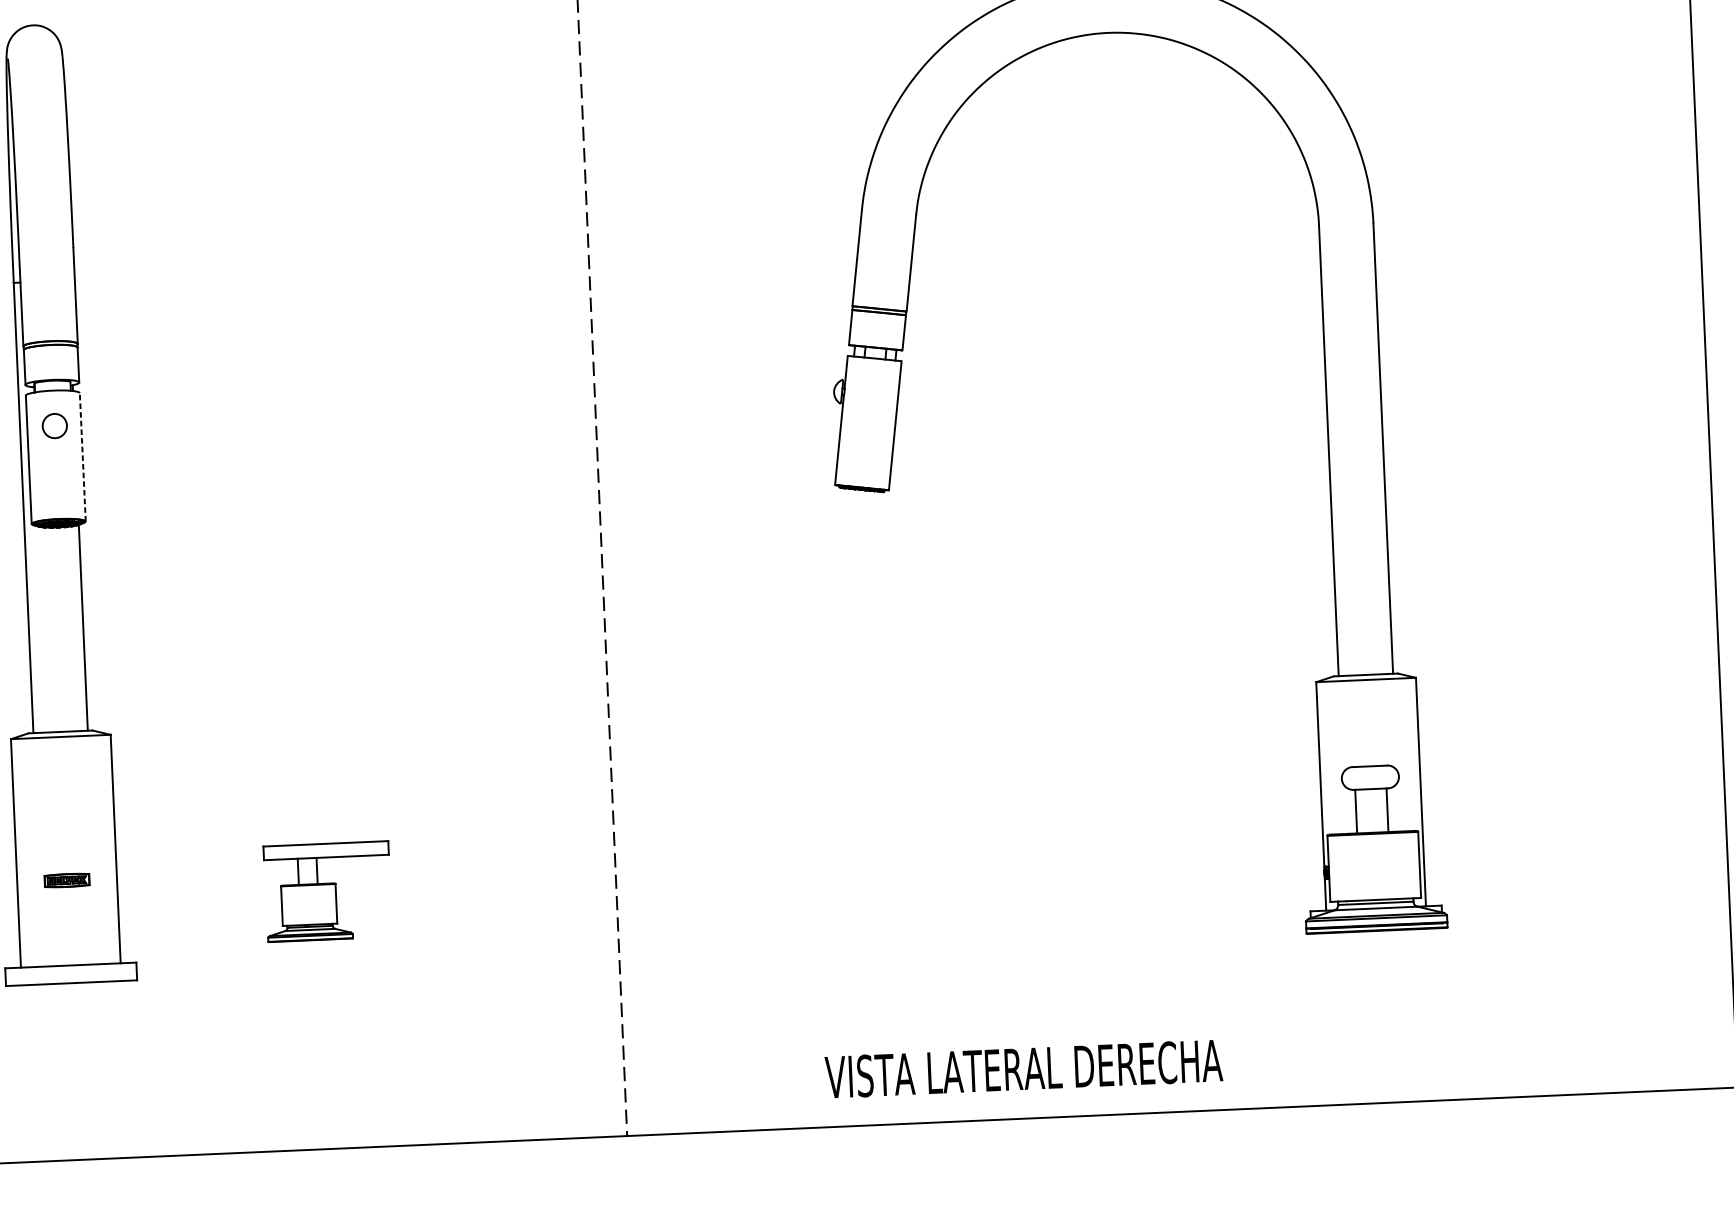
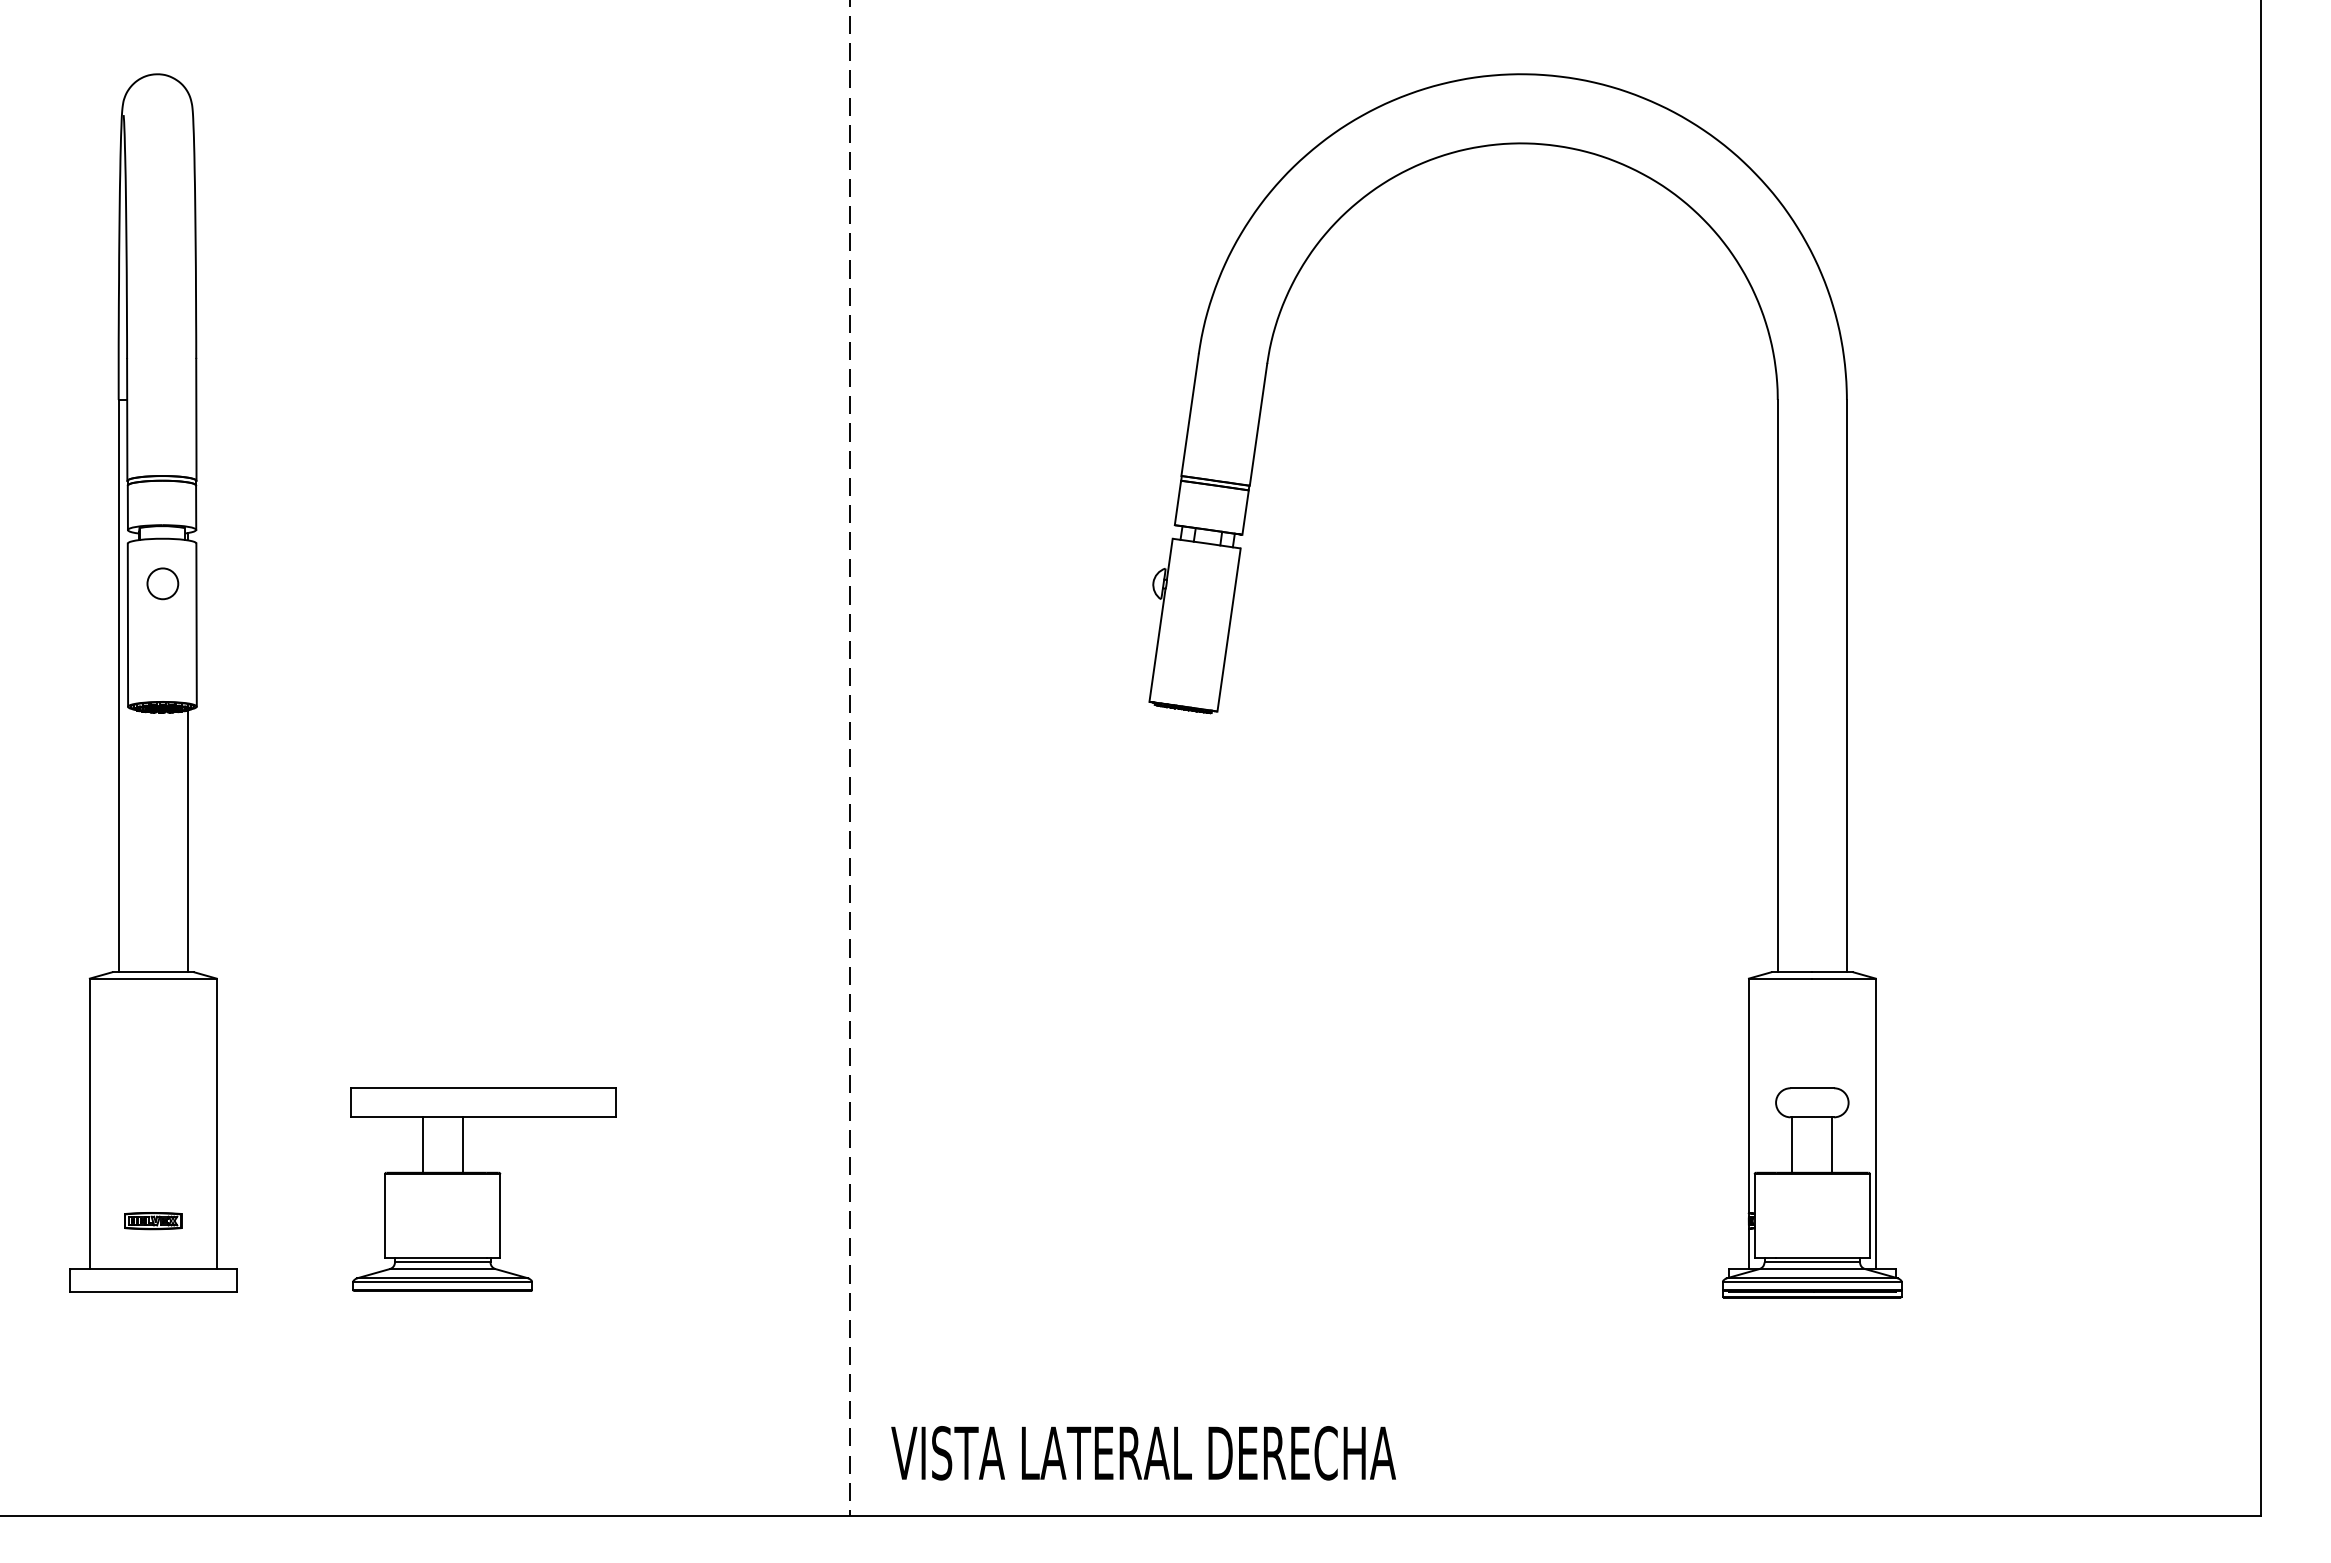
line: (82, 457) -> (196, 625), dashed -> solid
part: (67, 880) -> (153, 1221), moved
part: (327, 891) -> (483, 1189), size x1.67
text: (1023, 1069) -> (1143, 1453), moved

